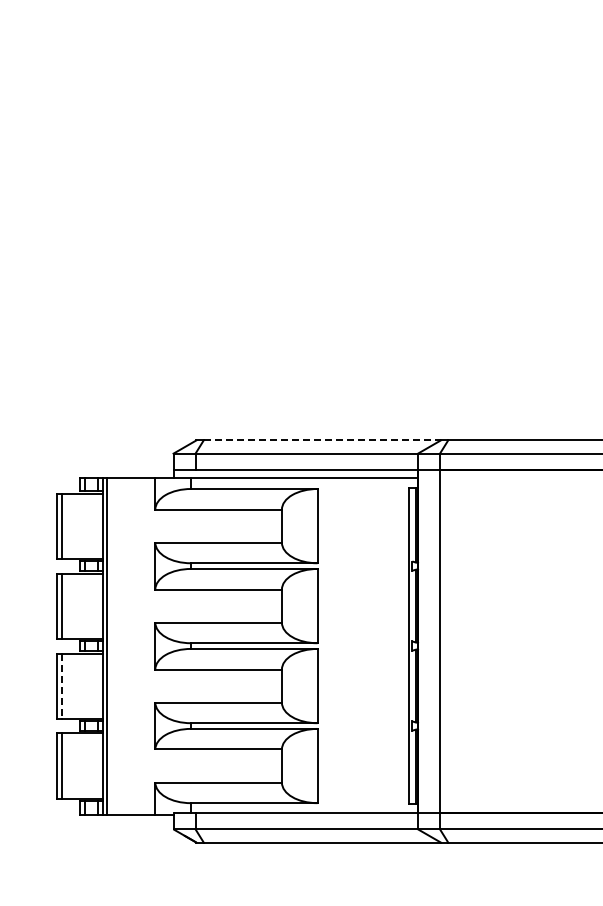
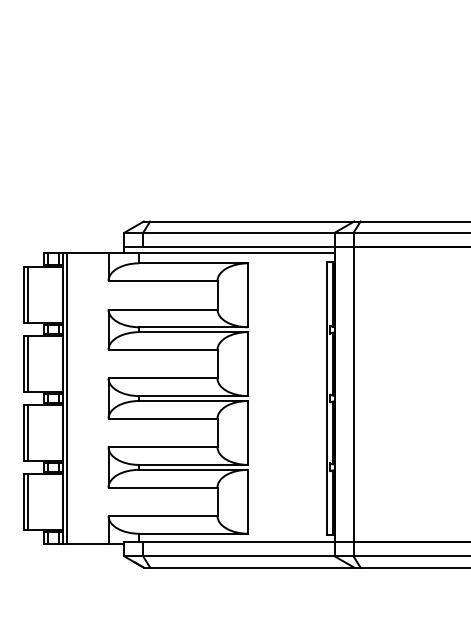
line: (322, 440) -> (252, 221), dashed -> solid
line: (61, 686) -> (27, 433), dashed -> solid

